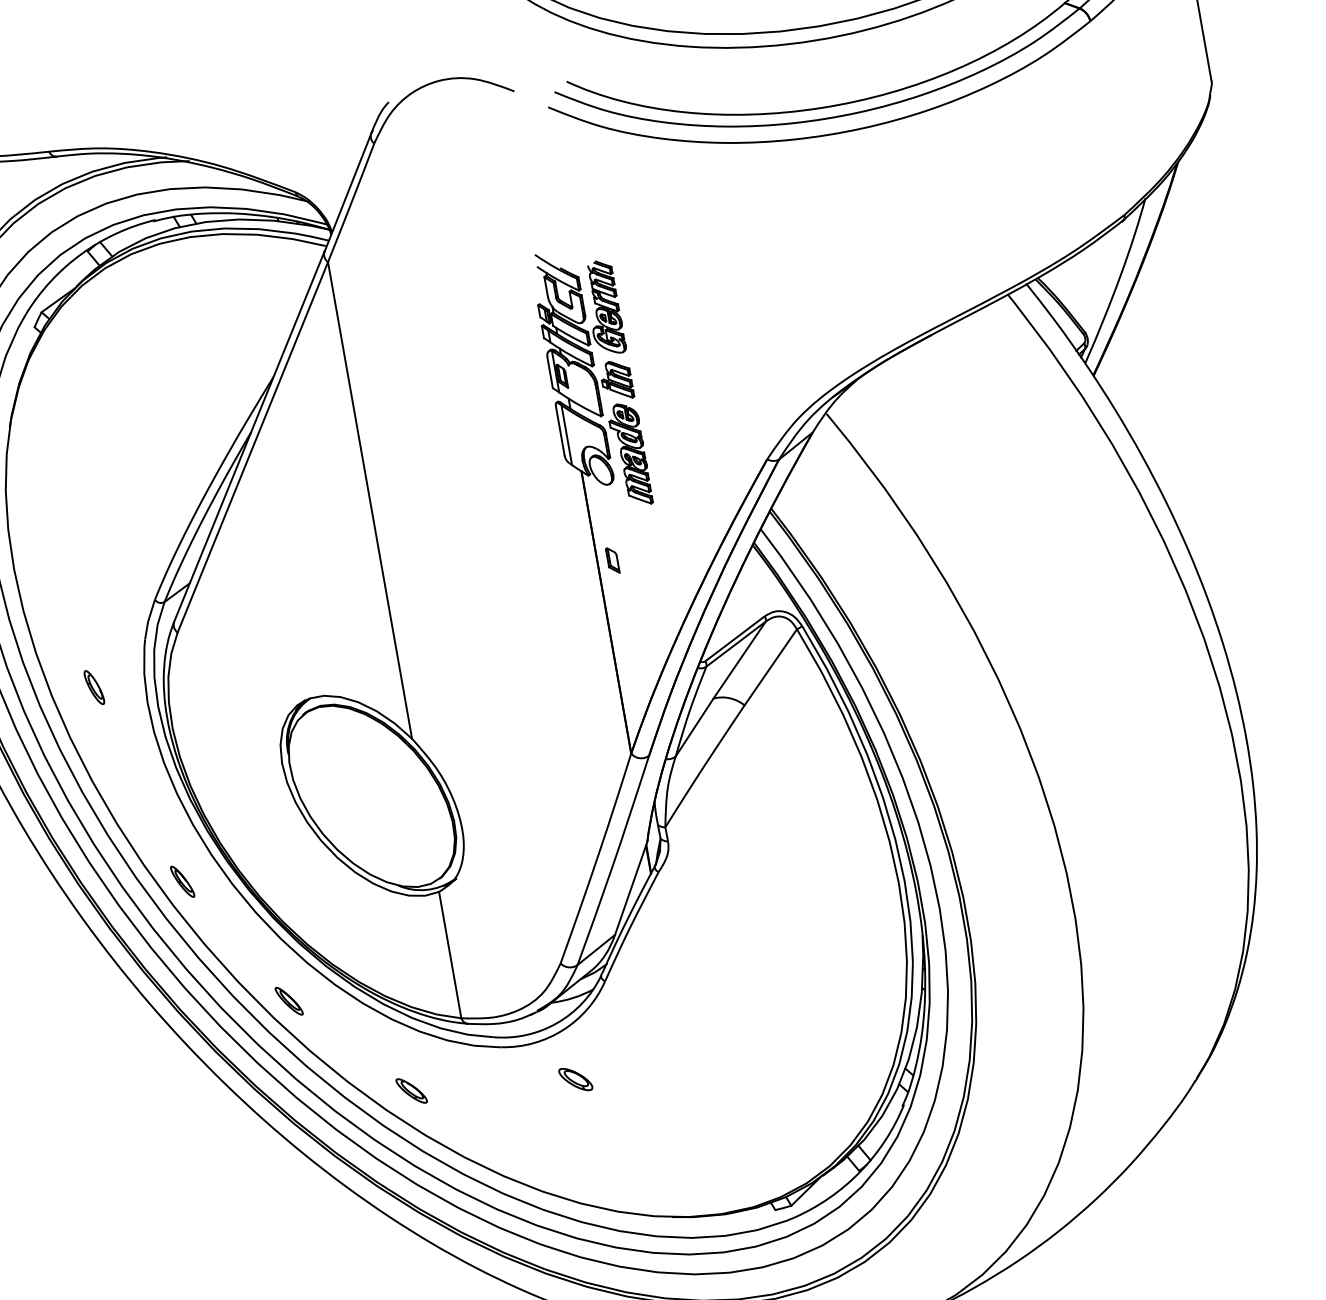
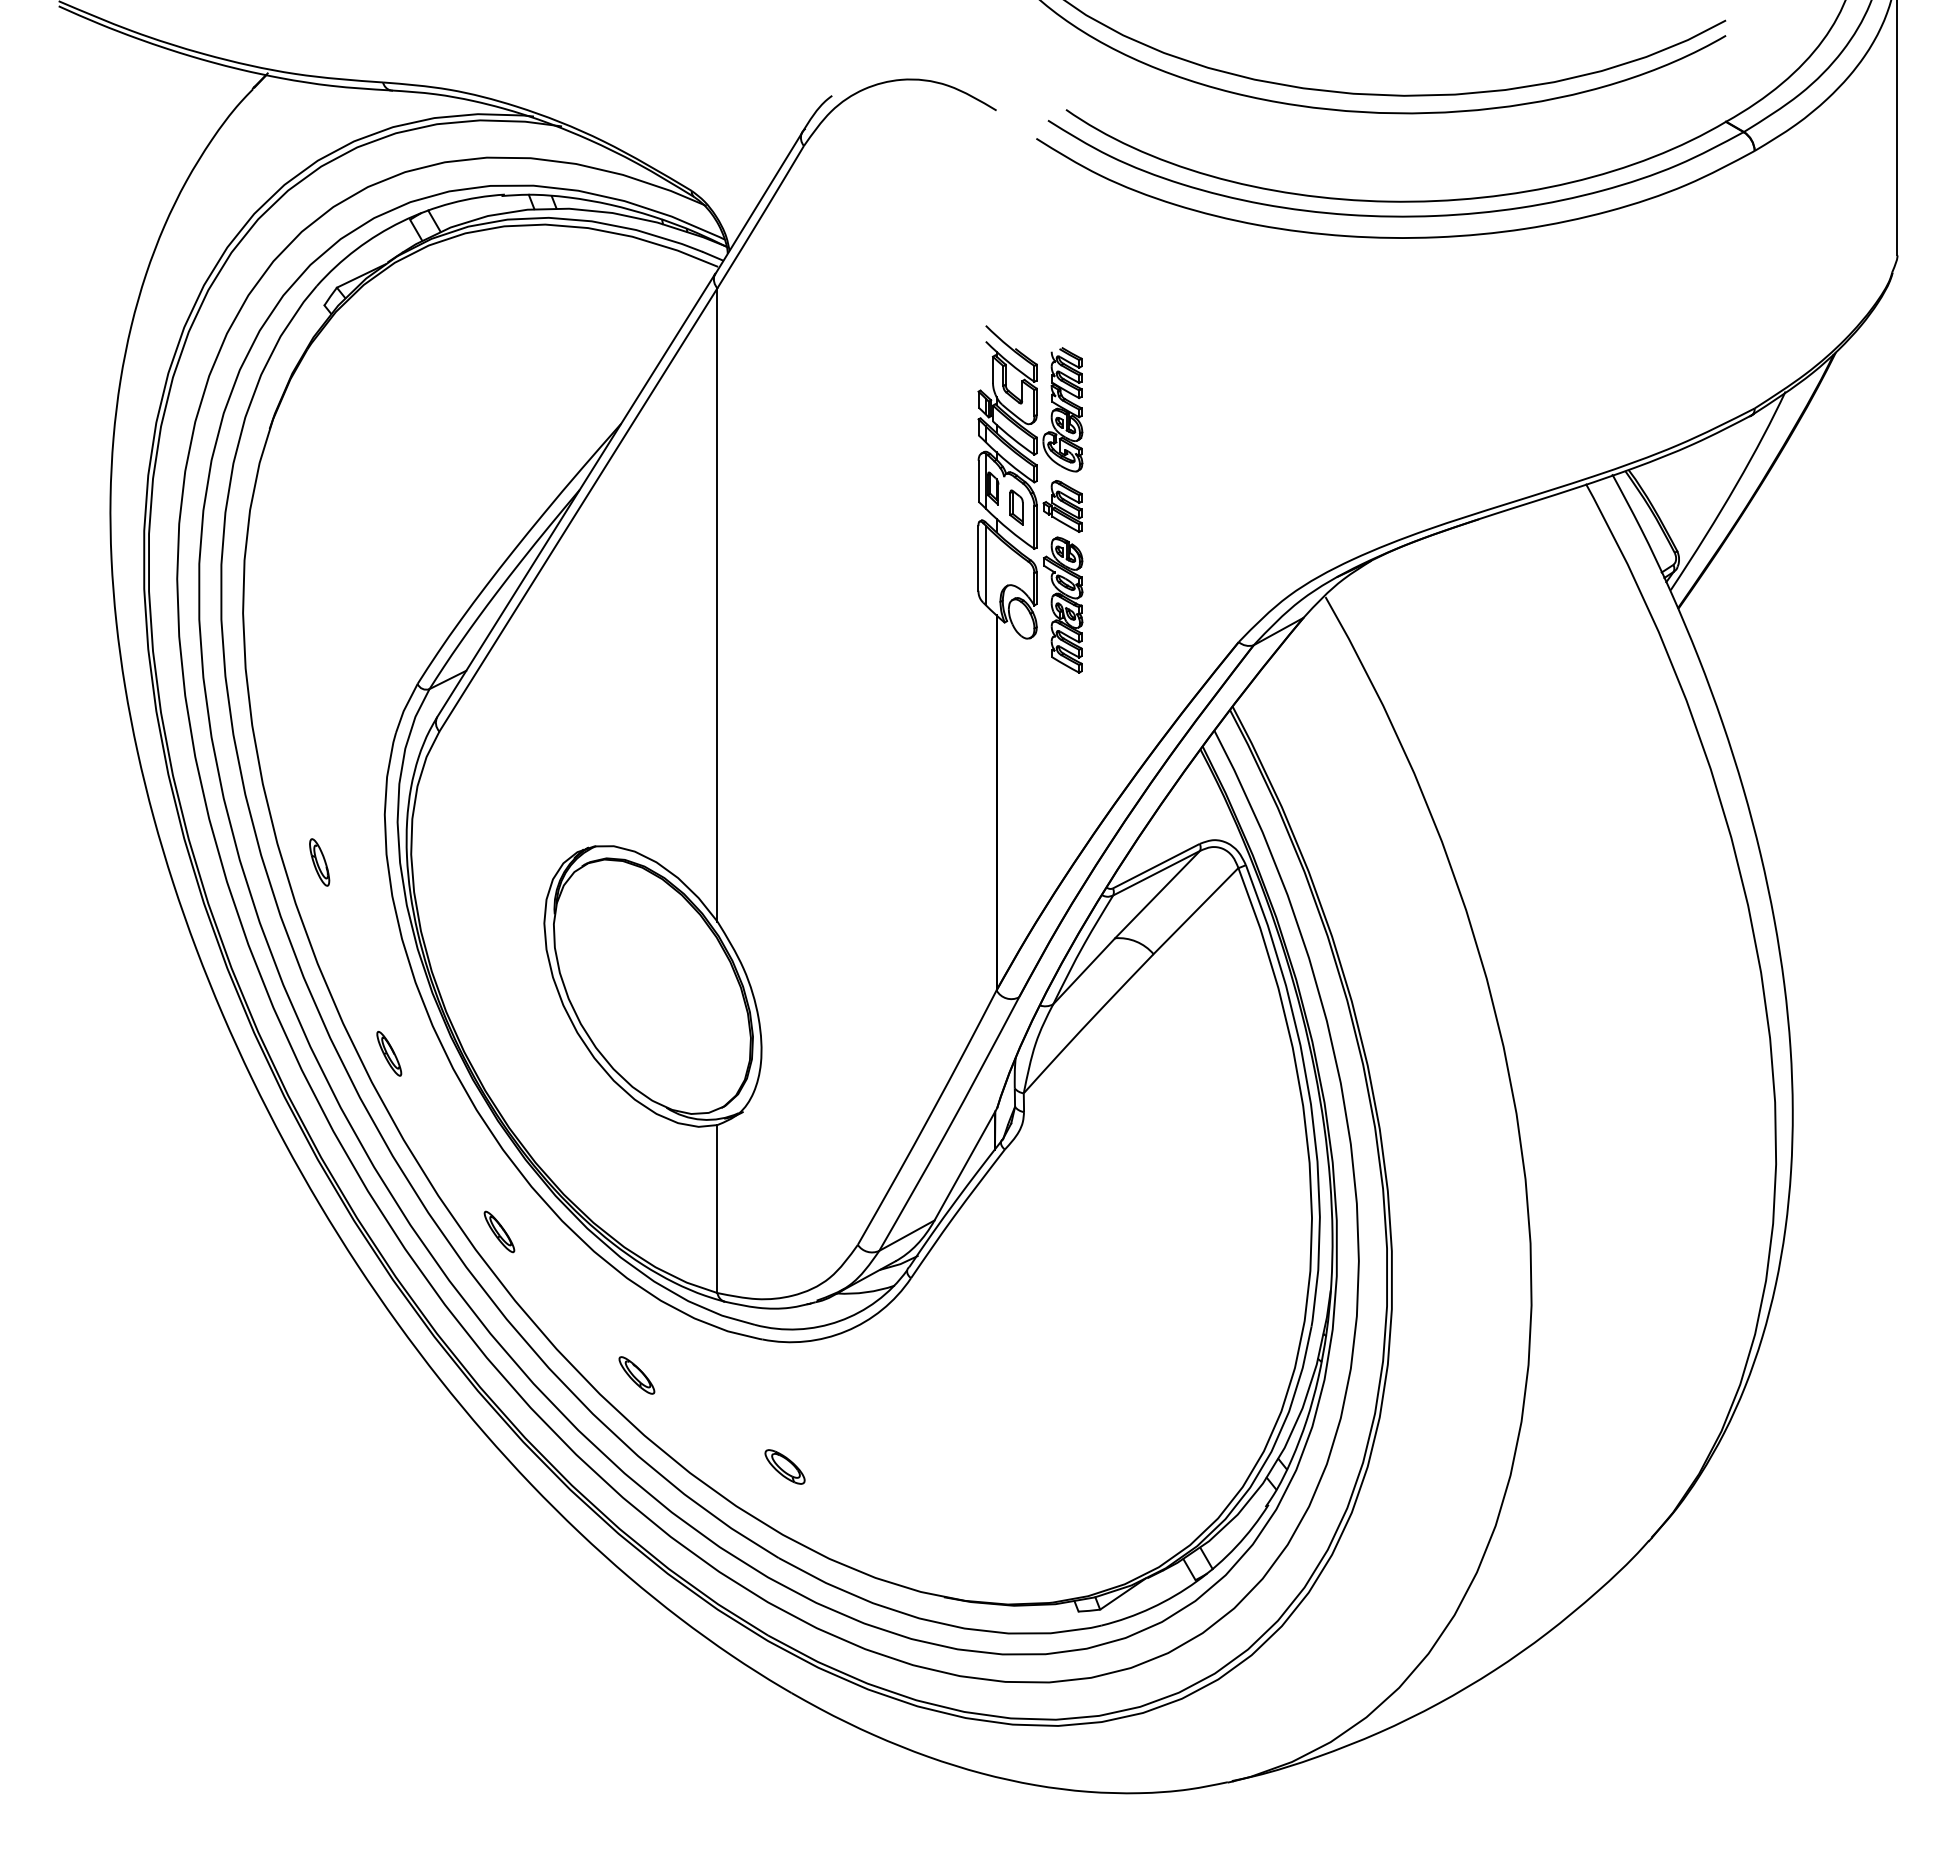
part: (612, 560) -> (1016, 507), moved
part: (94, 687) -> (319, 862), moved
part: (575, 1079) -> (784, 1466), moved

